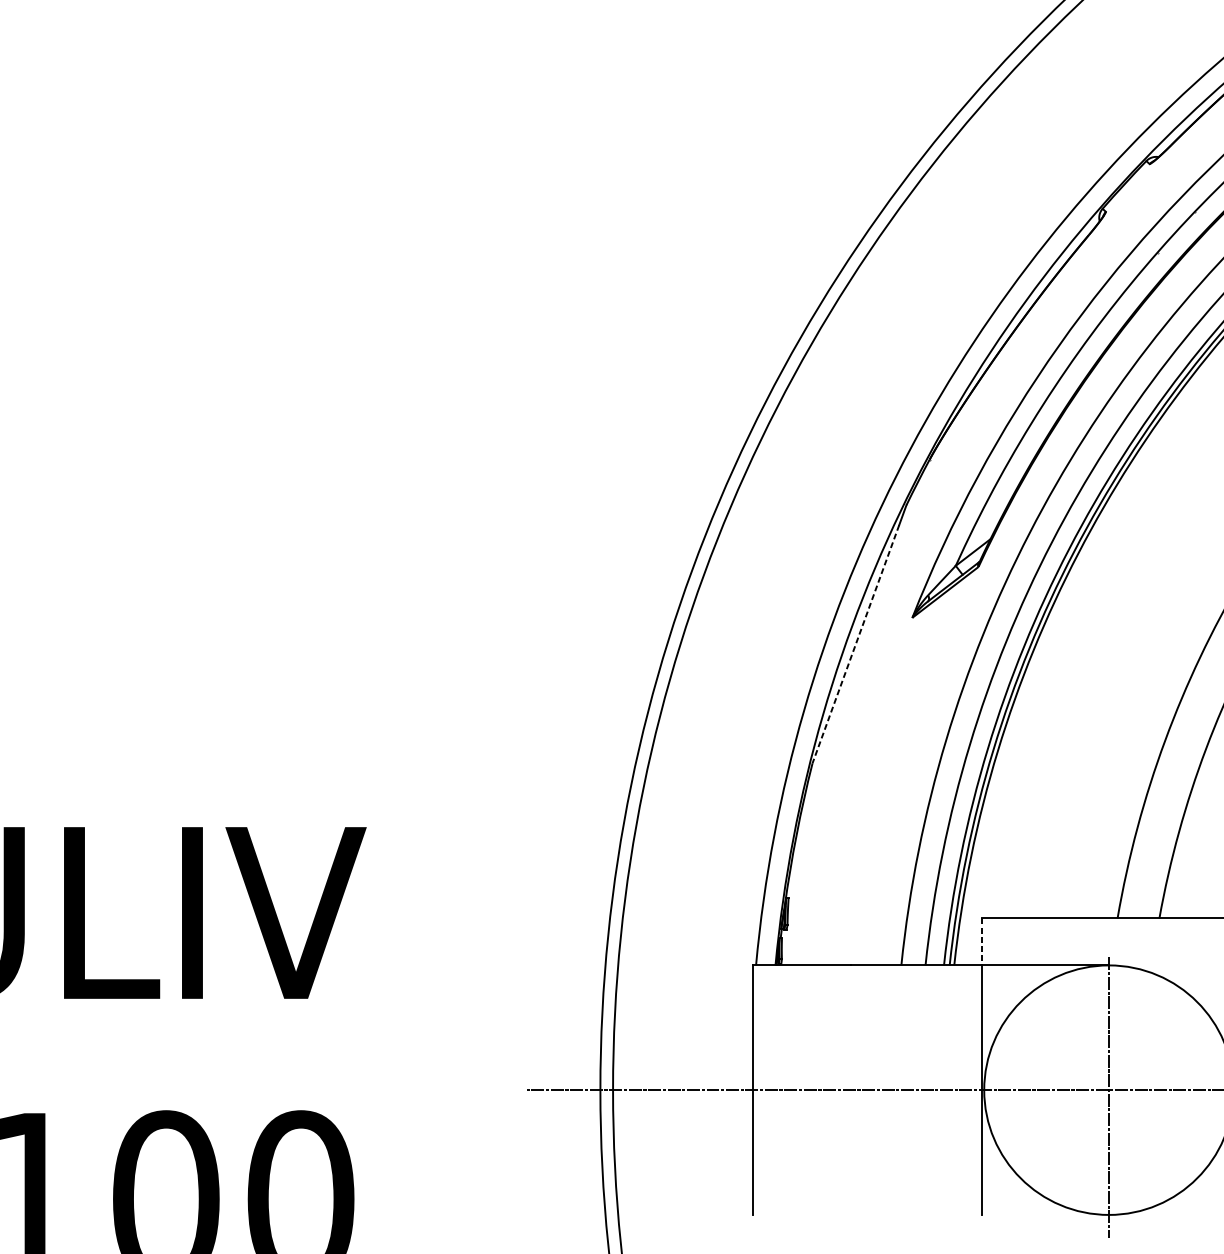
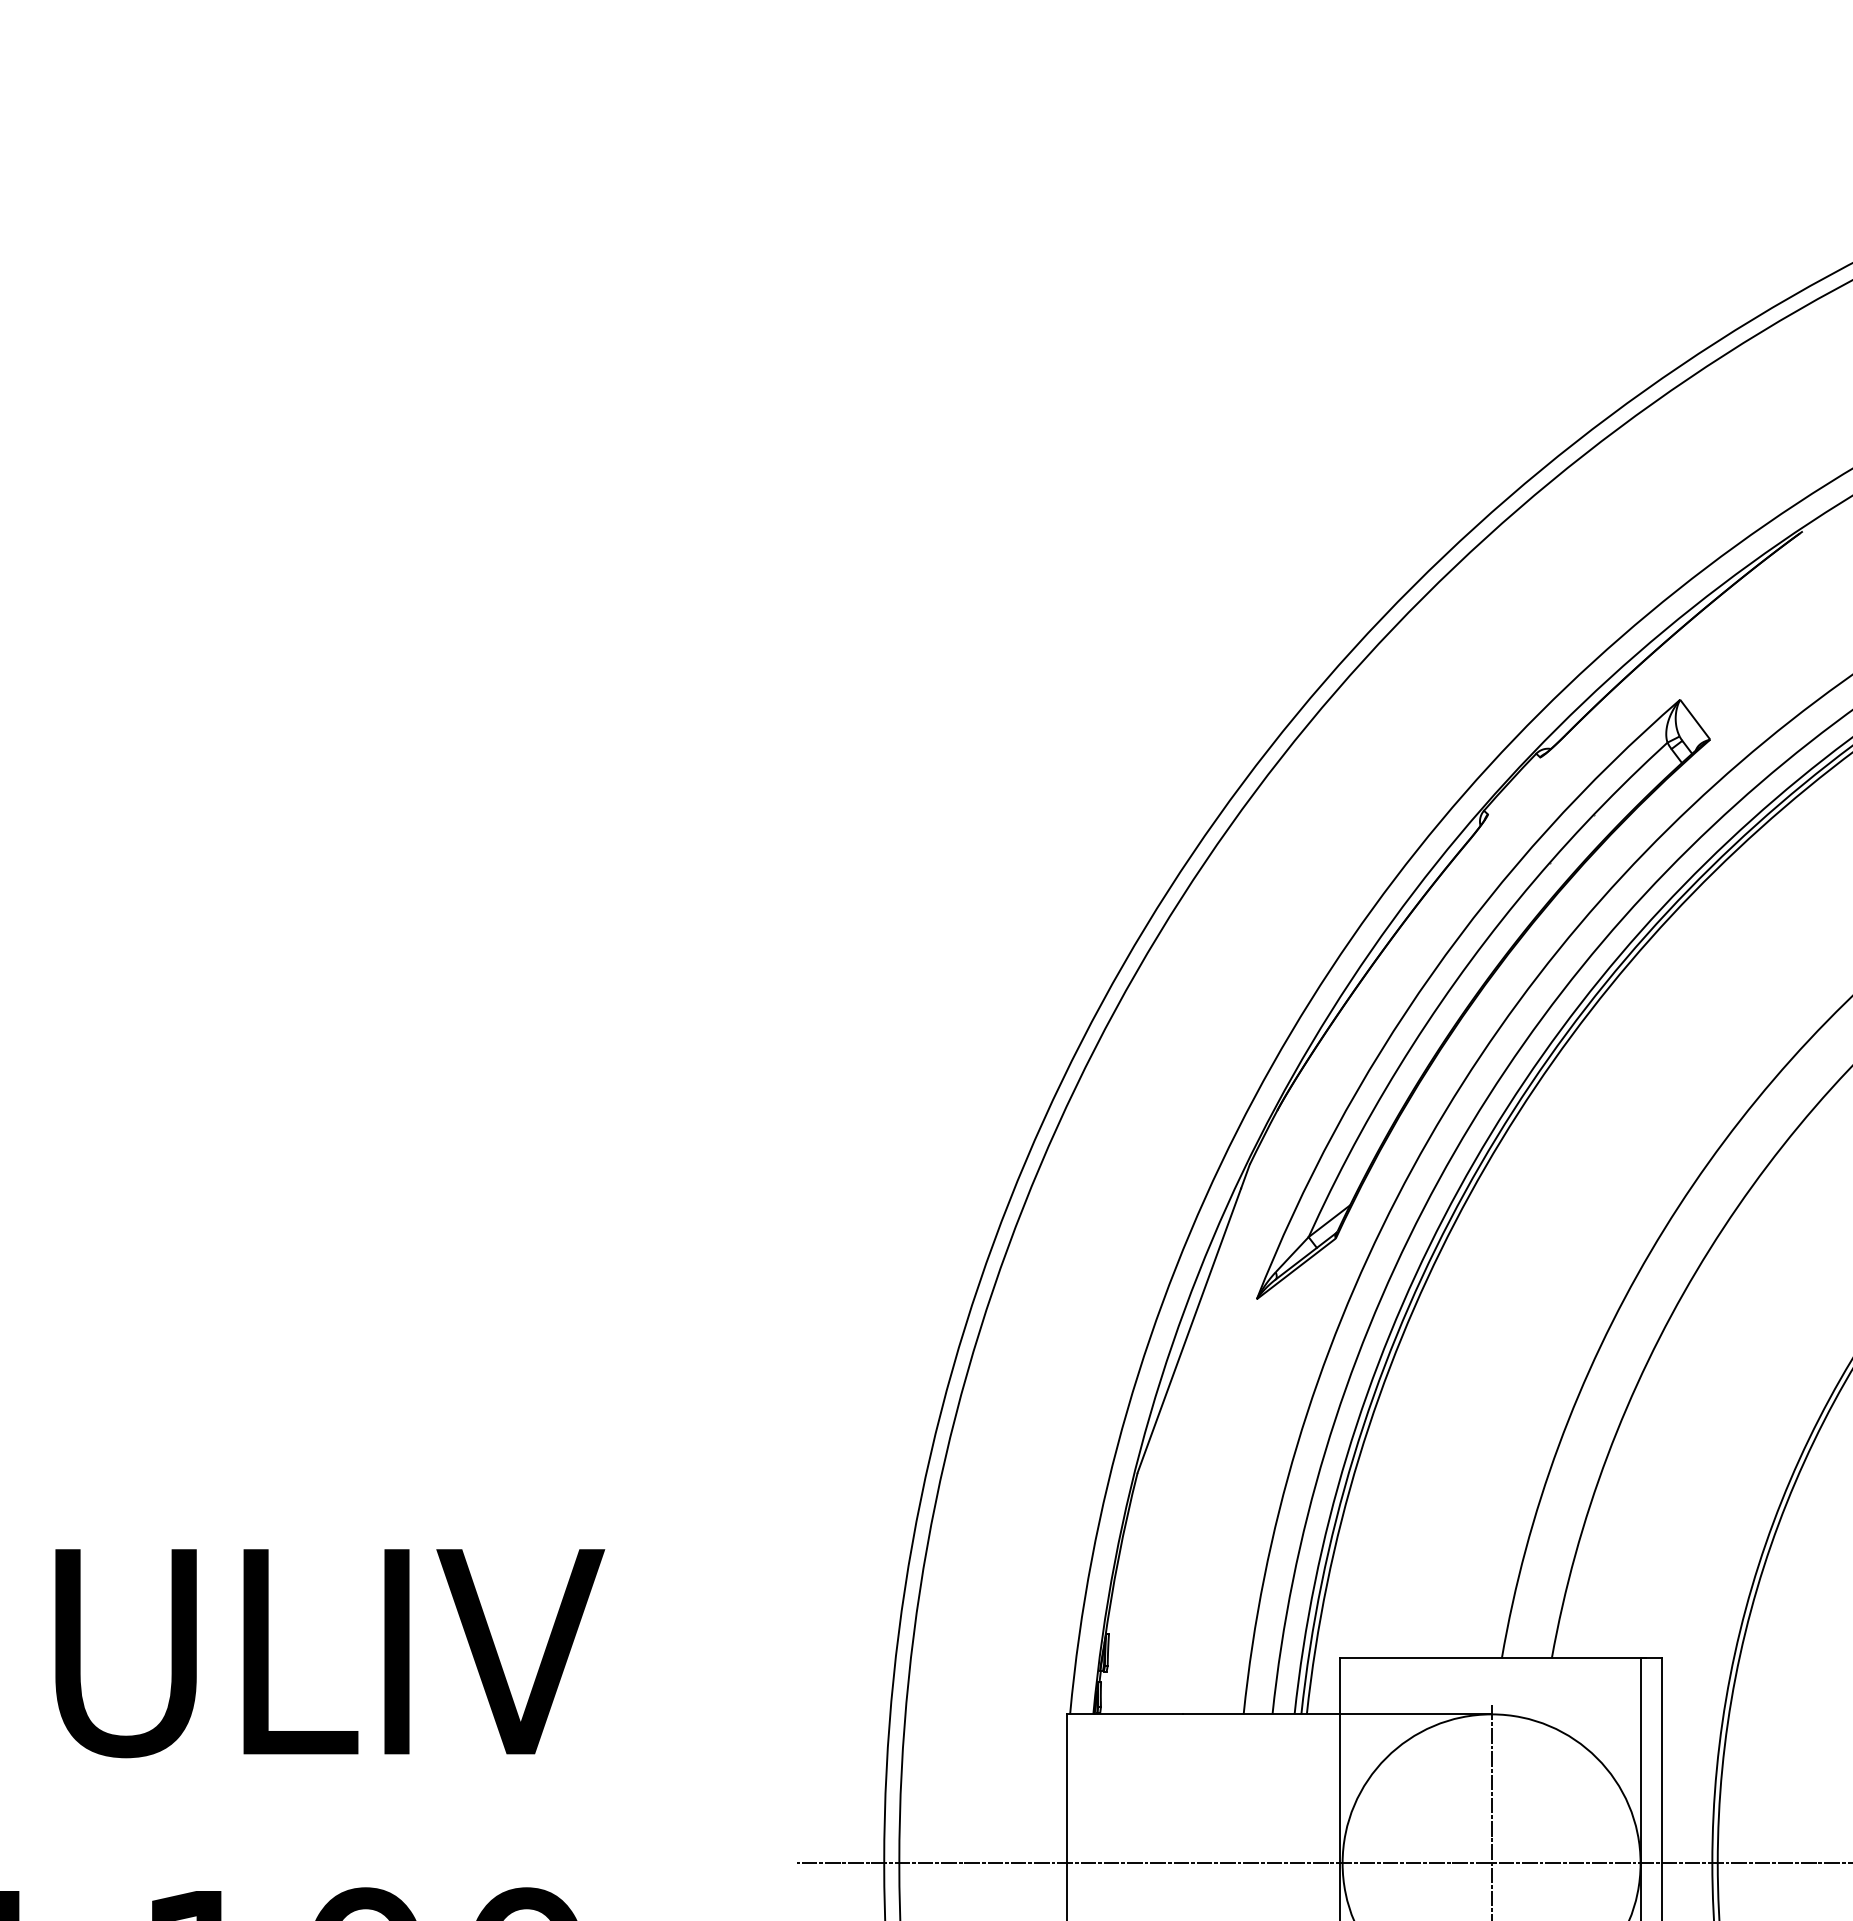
line: (856, 644) -> (1189, 1331), dashed -> solid
line: (982, 942) -> (1340, 1686), dashed -> solid

